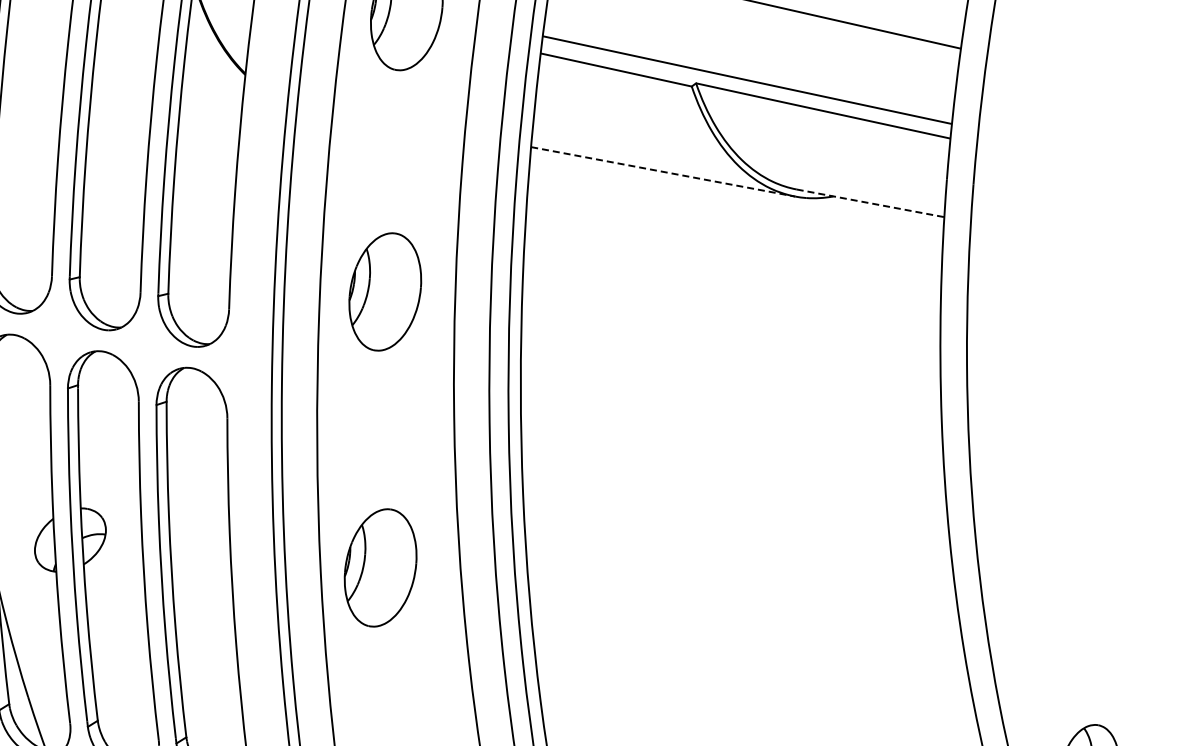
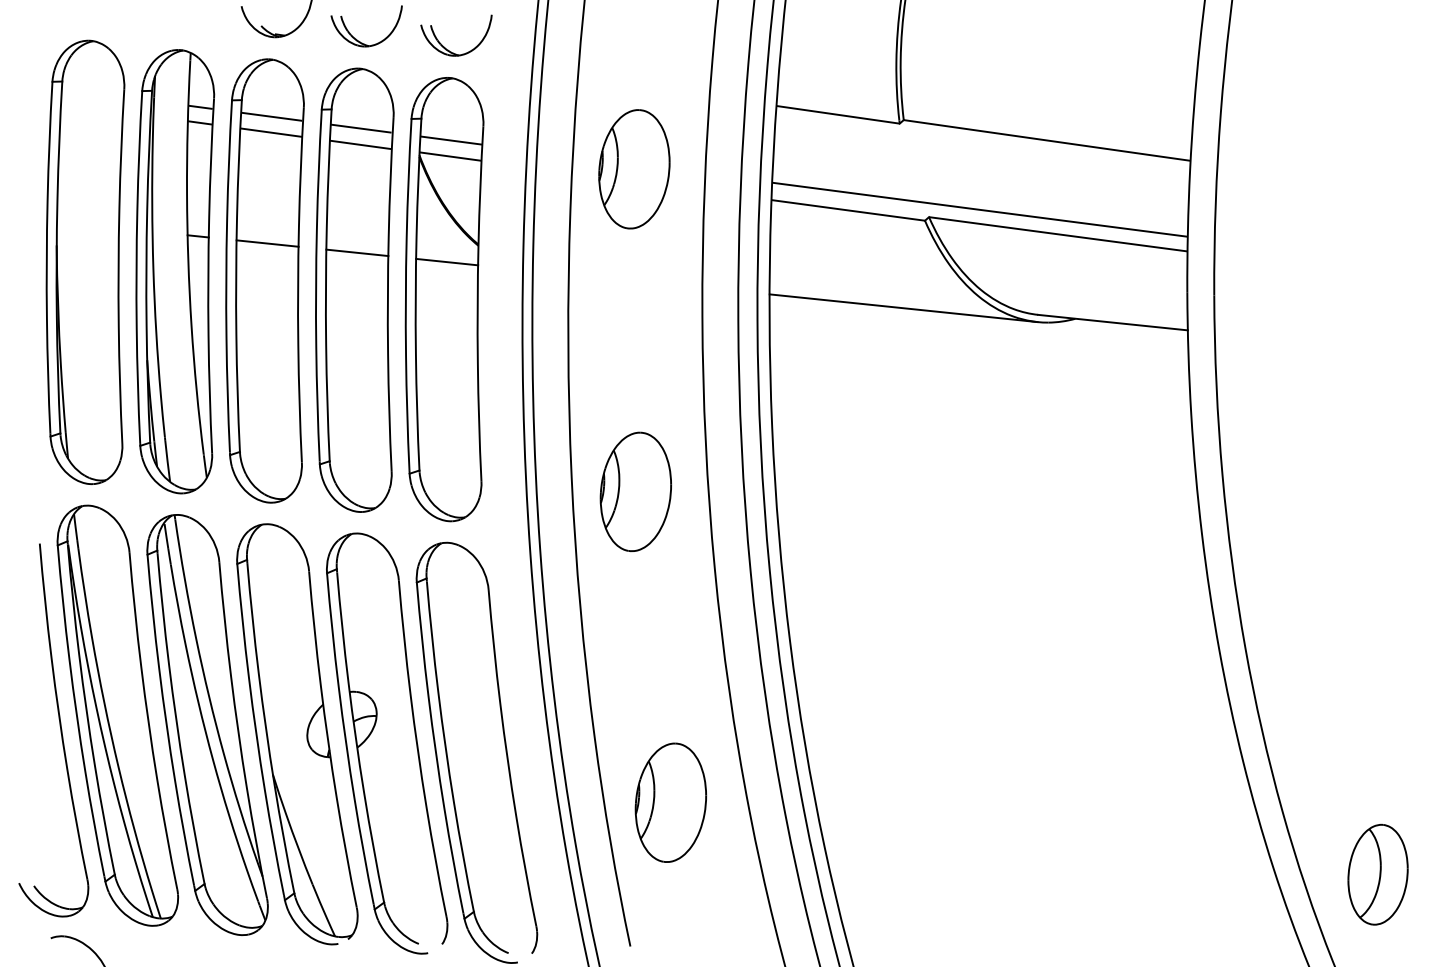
line: (35, 55) -> (267, 243), added
line: (124, 71) -> (357, 252), added
line: (213, 88) -> (447, 261), added
line: (663, 172) -> (903, 308), dashed -> solid
line: (871, 203) -> (1113, 322), dashed -> solid
part: (384, 291) -> (635, 491), moved
part: (380, 567) -> (670, 802), moved

